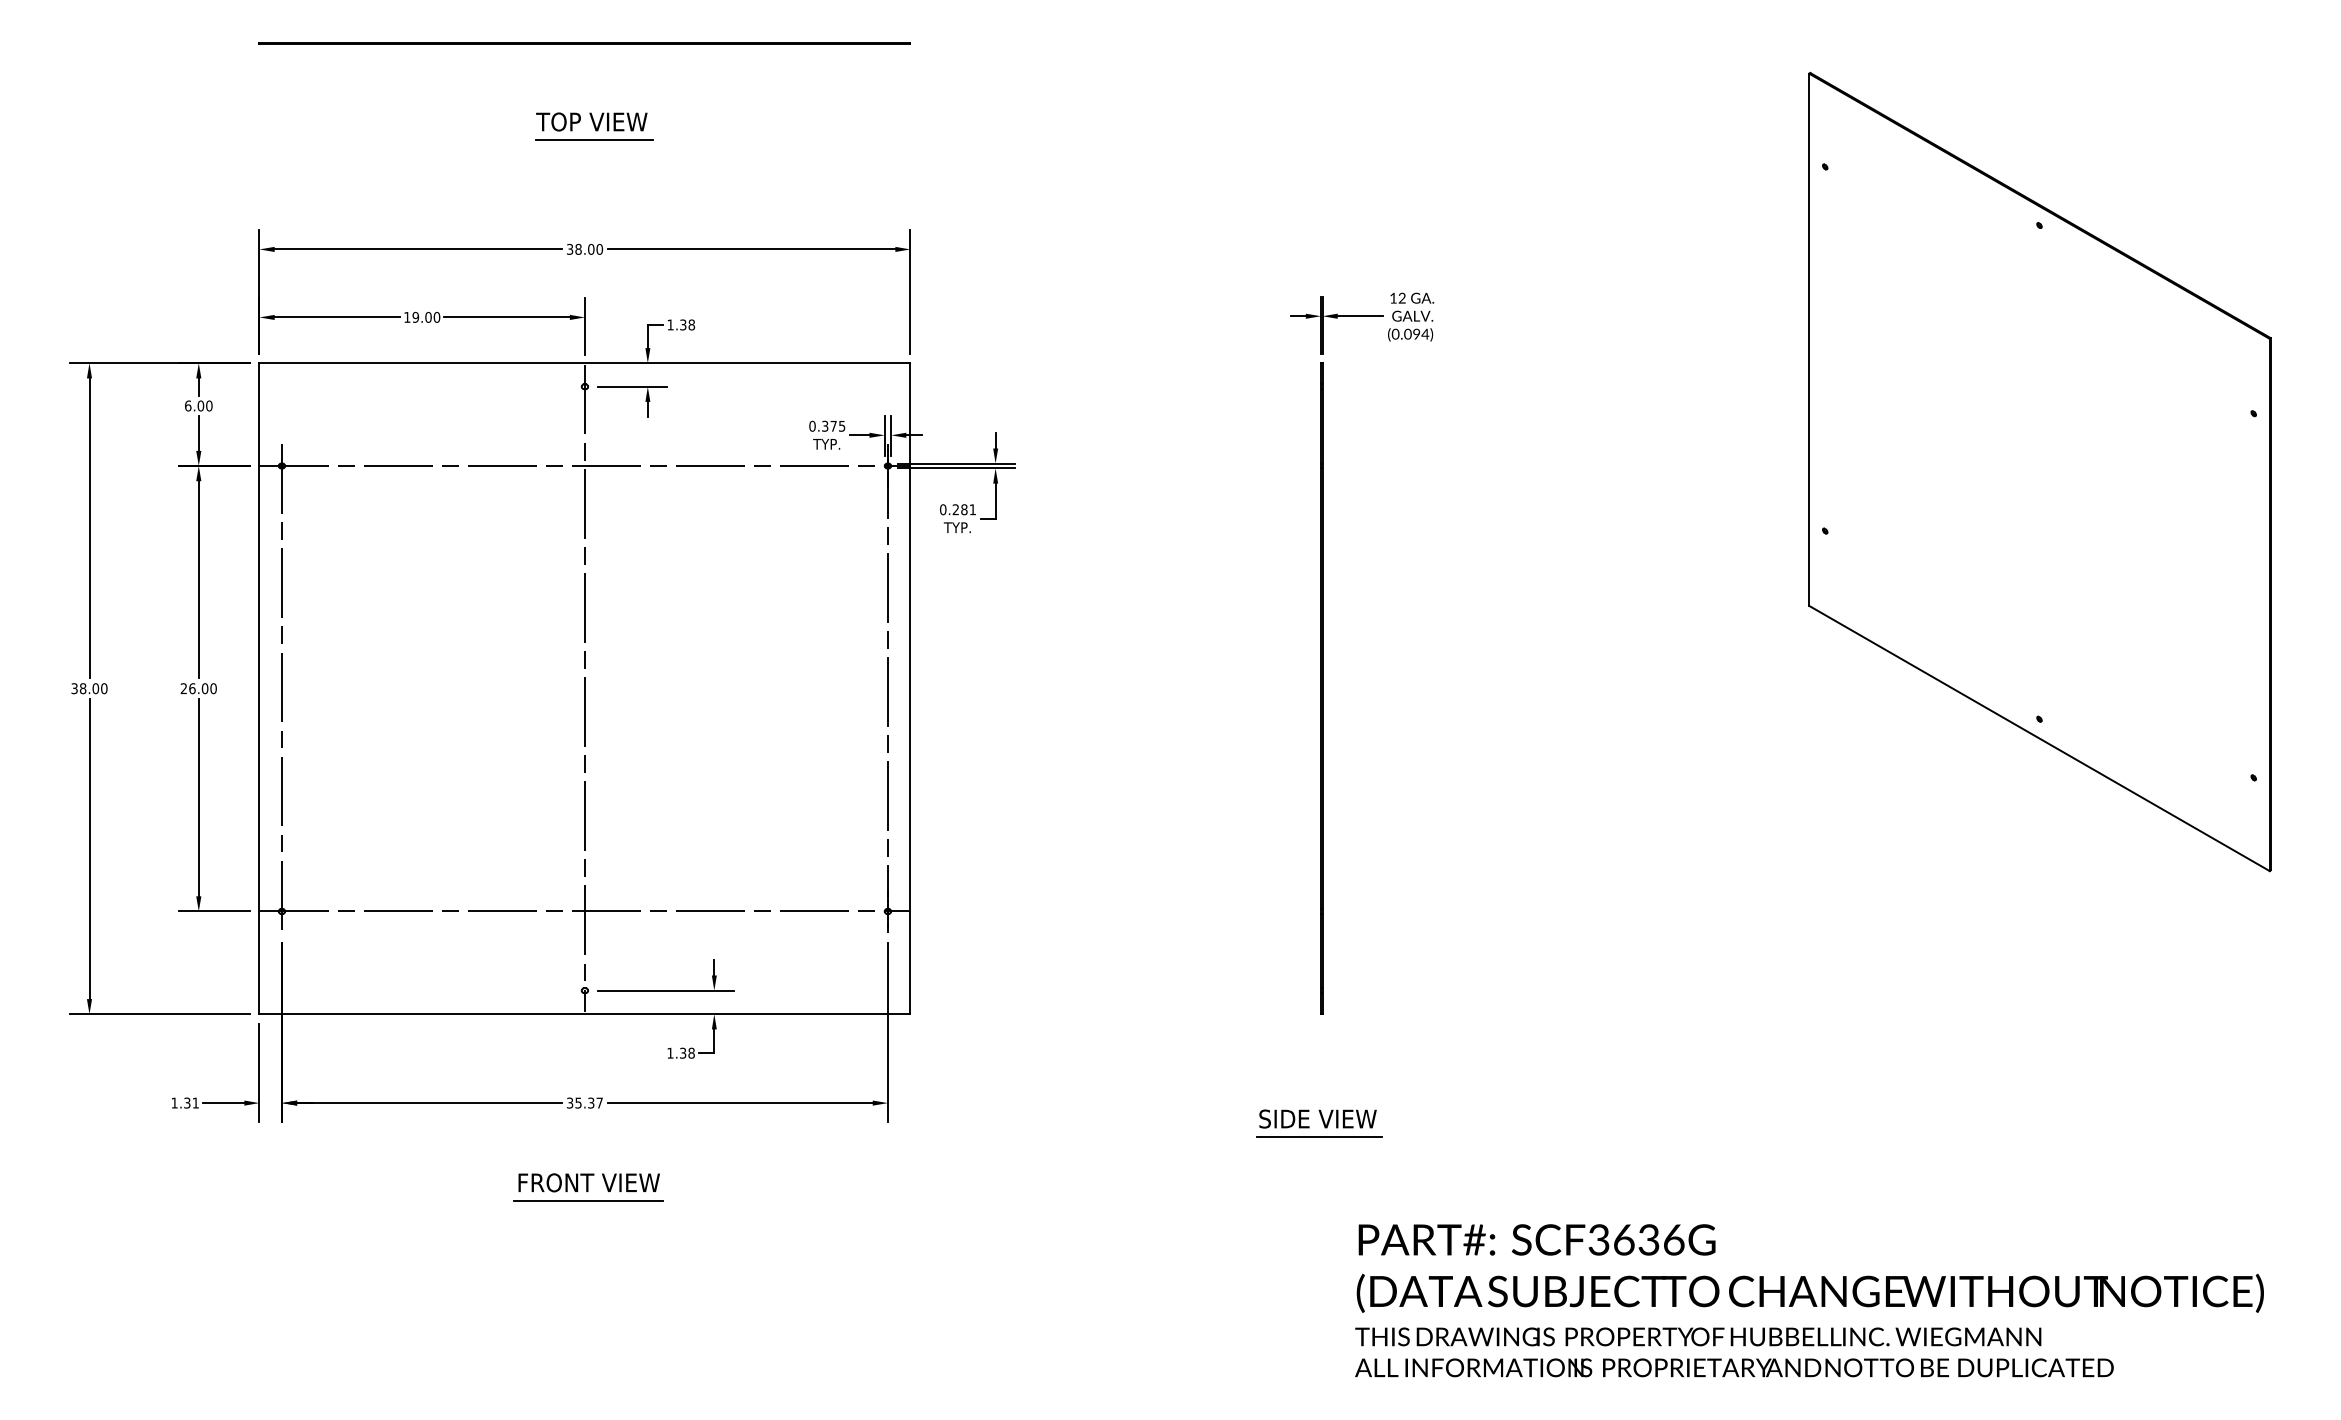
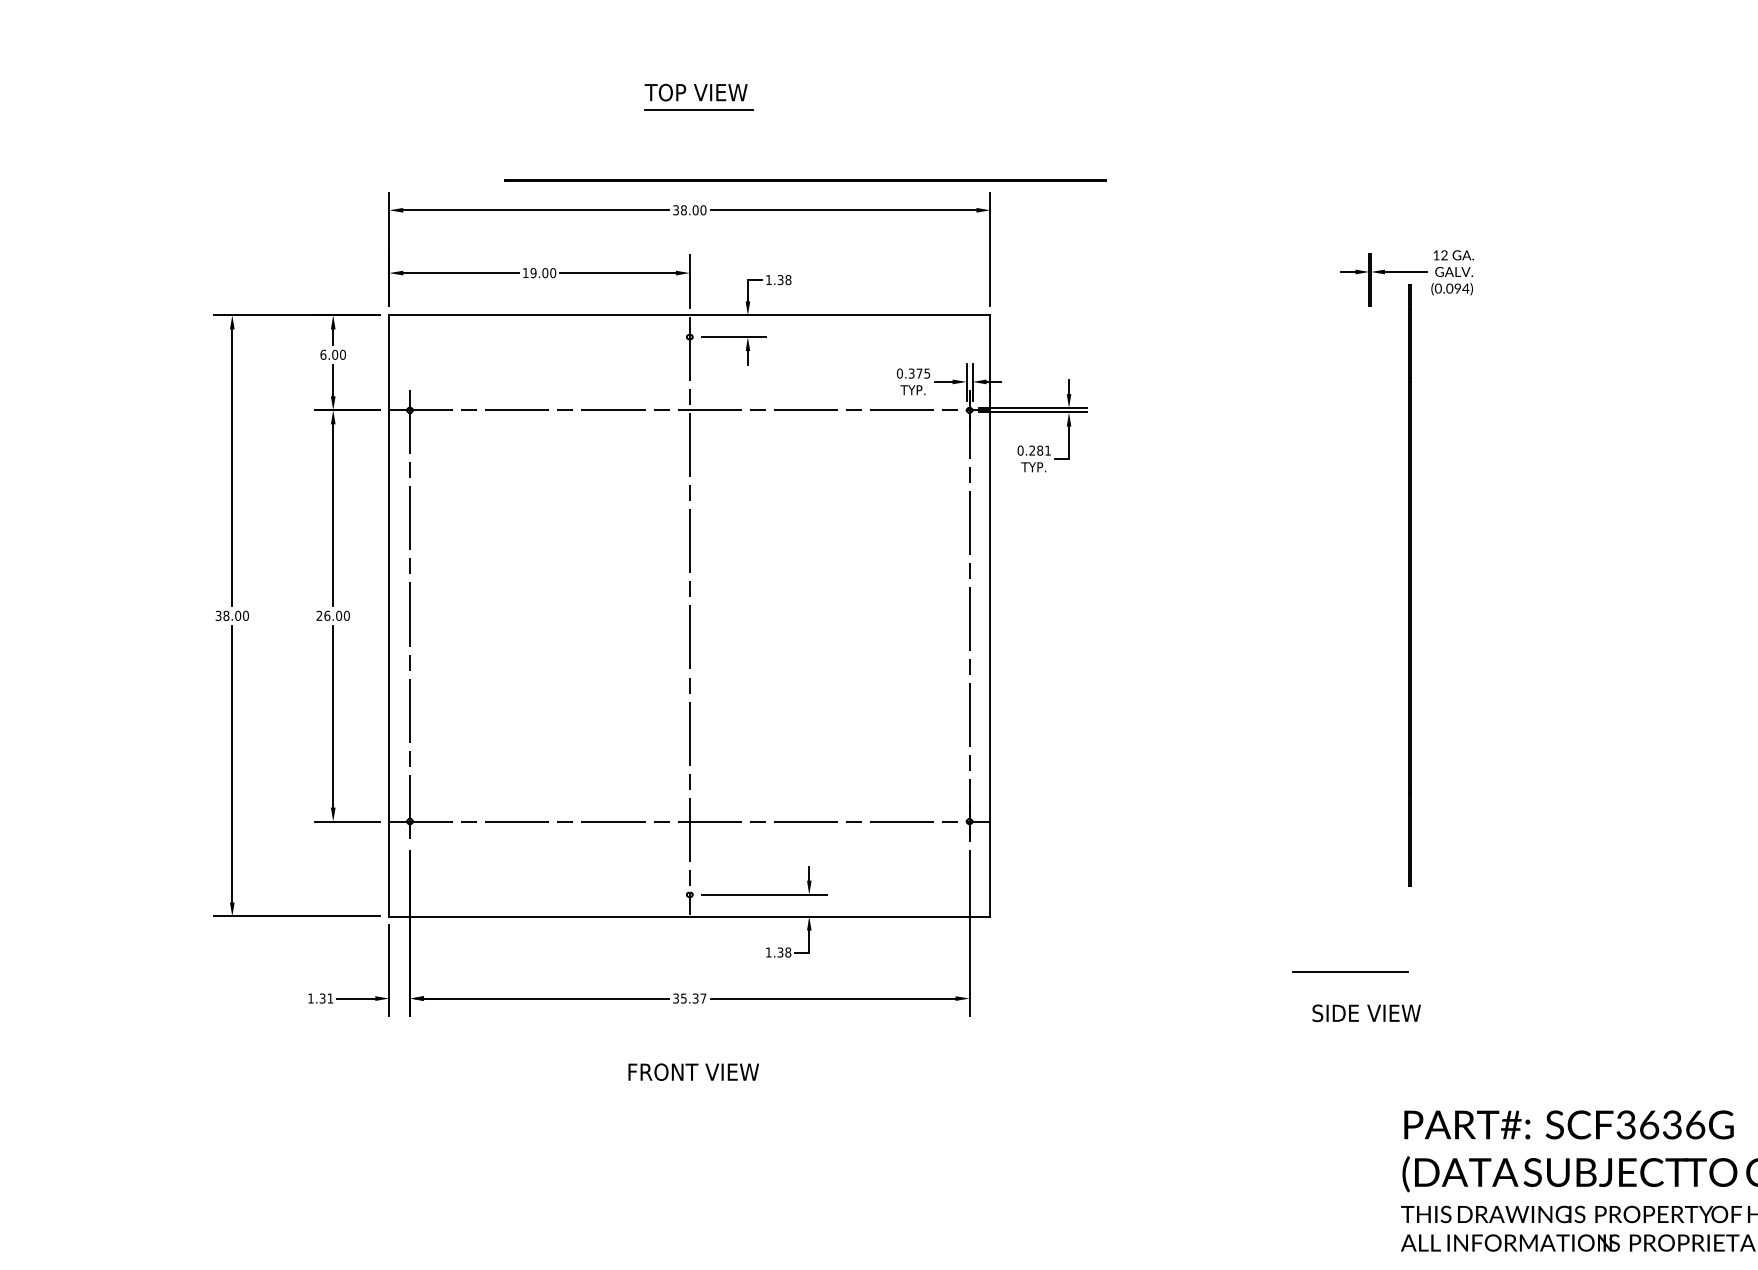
line: (584, 43) -> (804, 180), moved
line: (1321, 688) -> (1409, 585), moved
line: (1319, 1136) -> (1350, 971), moved
line: (588, 1201) -> (693, 1089), removed

